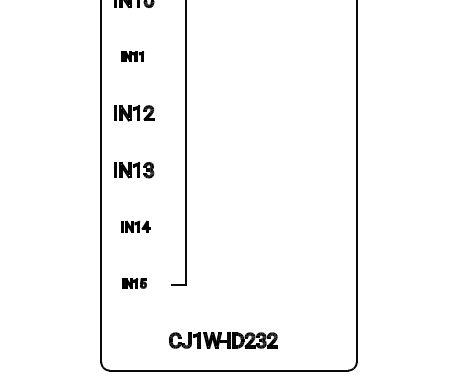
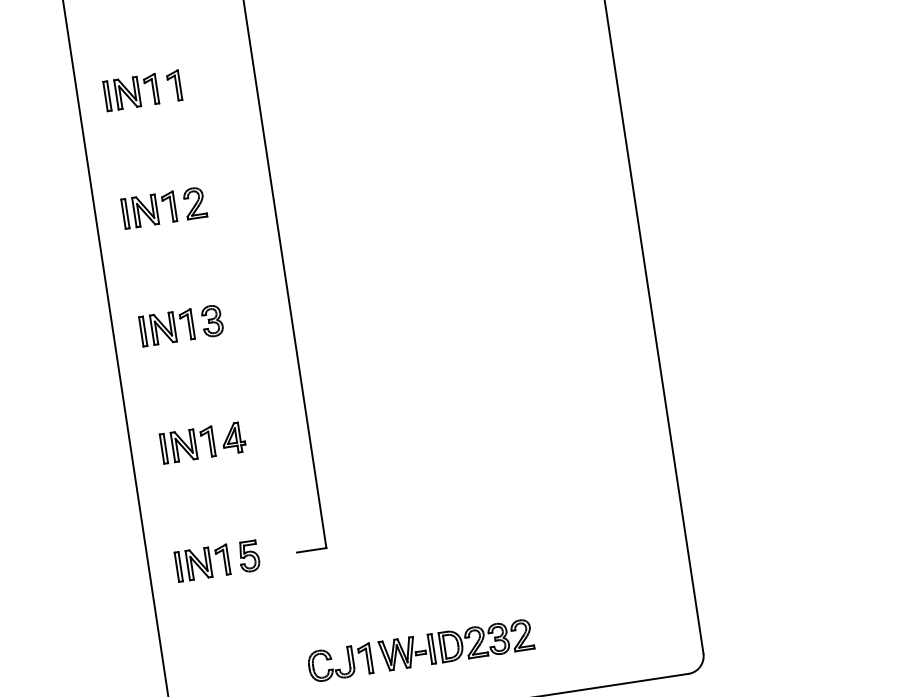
part: (132, 56) -> (142, 90), size x1.67
part: (135, 226) -> (202, 441), size x1.43
part: (134, 283) -> (218, 560), size x1.67

